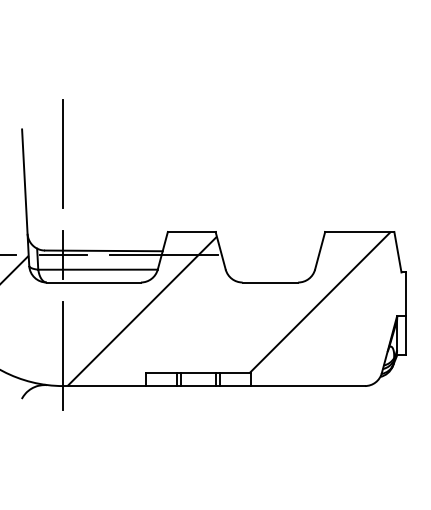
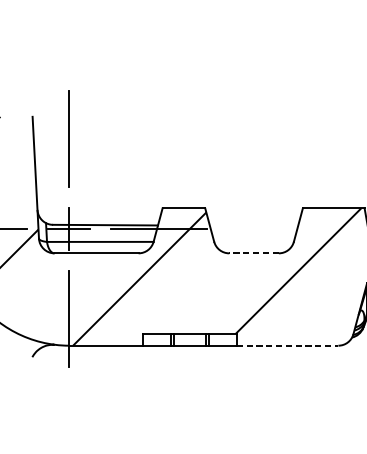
line: (270, 282) -> (254, 253), solid -> dashed
line: (307, 386) -> (287, 346), solid -> dashed

